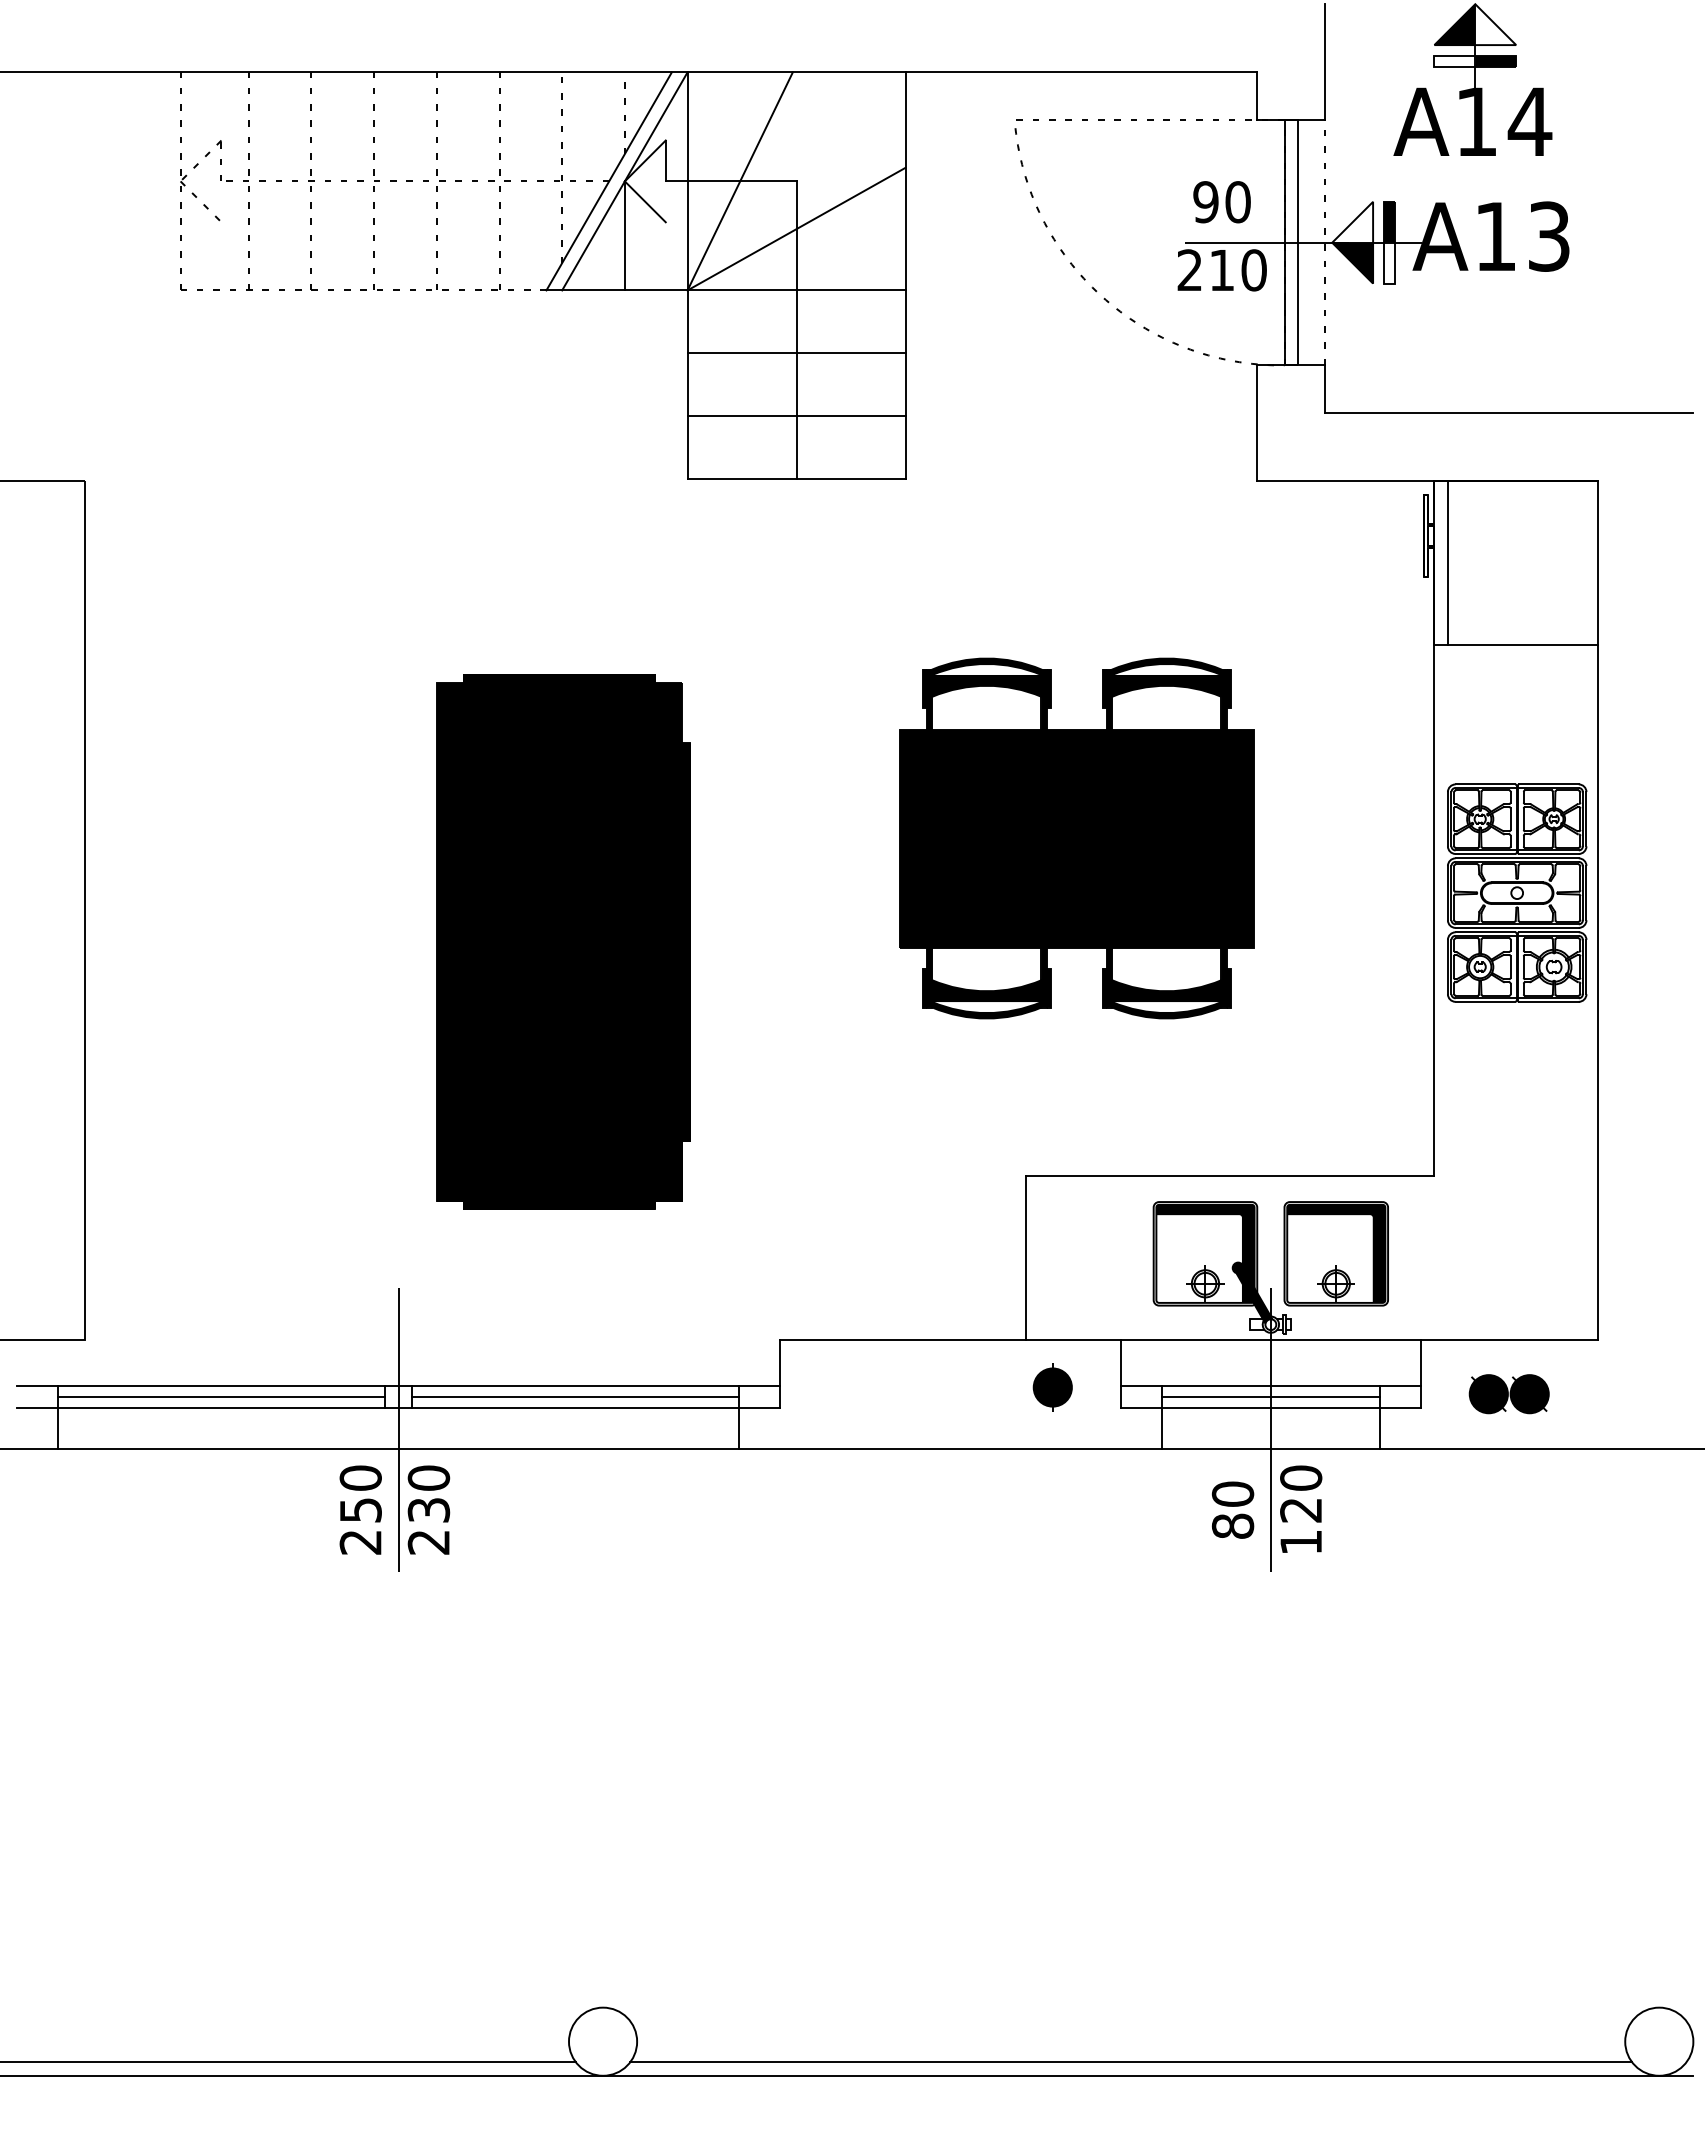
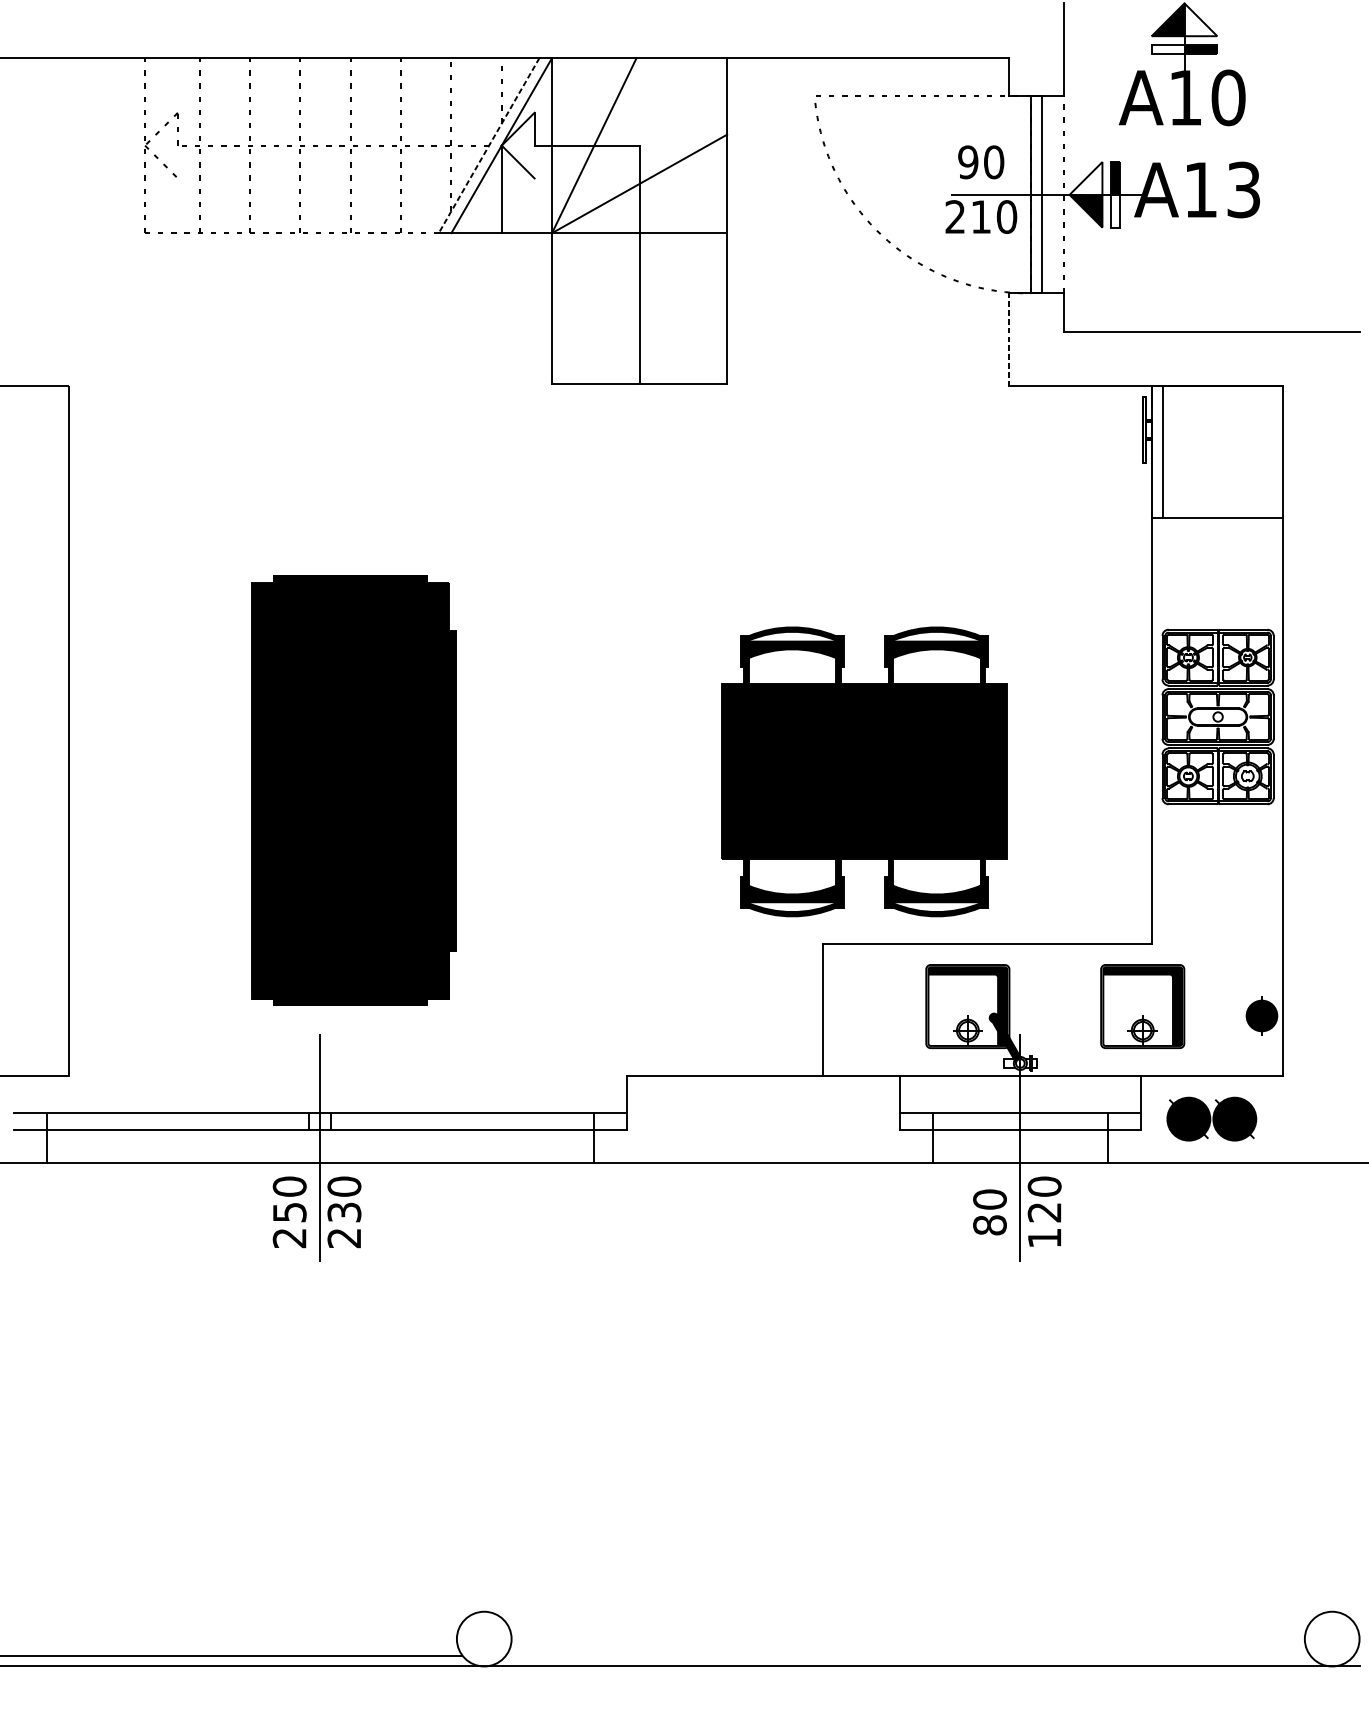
text: (1529, 121) -> (1227, 97), A14 -> A10
line: (609, 181) -> (489, 145), solid -> dashed
line: (796, 353) -> (639, 283), removed
line: (796, 415) -> (639, 333), removed
line: (1257, 423) -> (1009, 339), solid -> dashed
part: (1076, 838) -> (864, 771), moved
part: (563, 941) -> (353, 790), moved
part: (1335, 1253) -> (1142, 1006), moved
part: (1052, 1387) -> (1261, 1015), moved
part: (1508, 1394) -> (1211, 1119), size x1.4
line: (221, 1397) -> (177, 1121), removed
line: (575, 1397) -> (462, 1121), removed
line: (1270, 1397) -> (1020, 1121), removed
line: (1131, 2062) -> (908, 1655), removed

